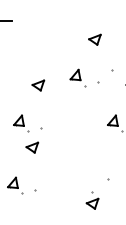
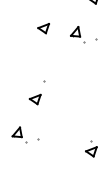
part: (38, 85) -> (43, 28), moved
part: (21, 123) -> (25, 76), removed

